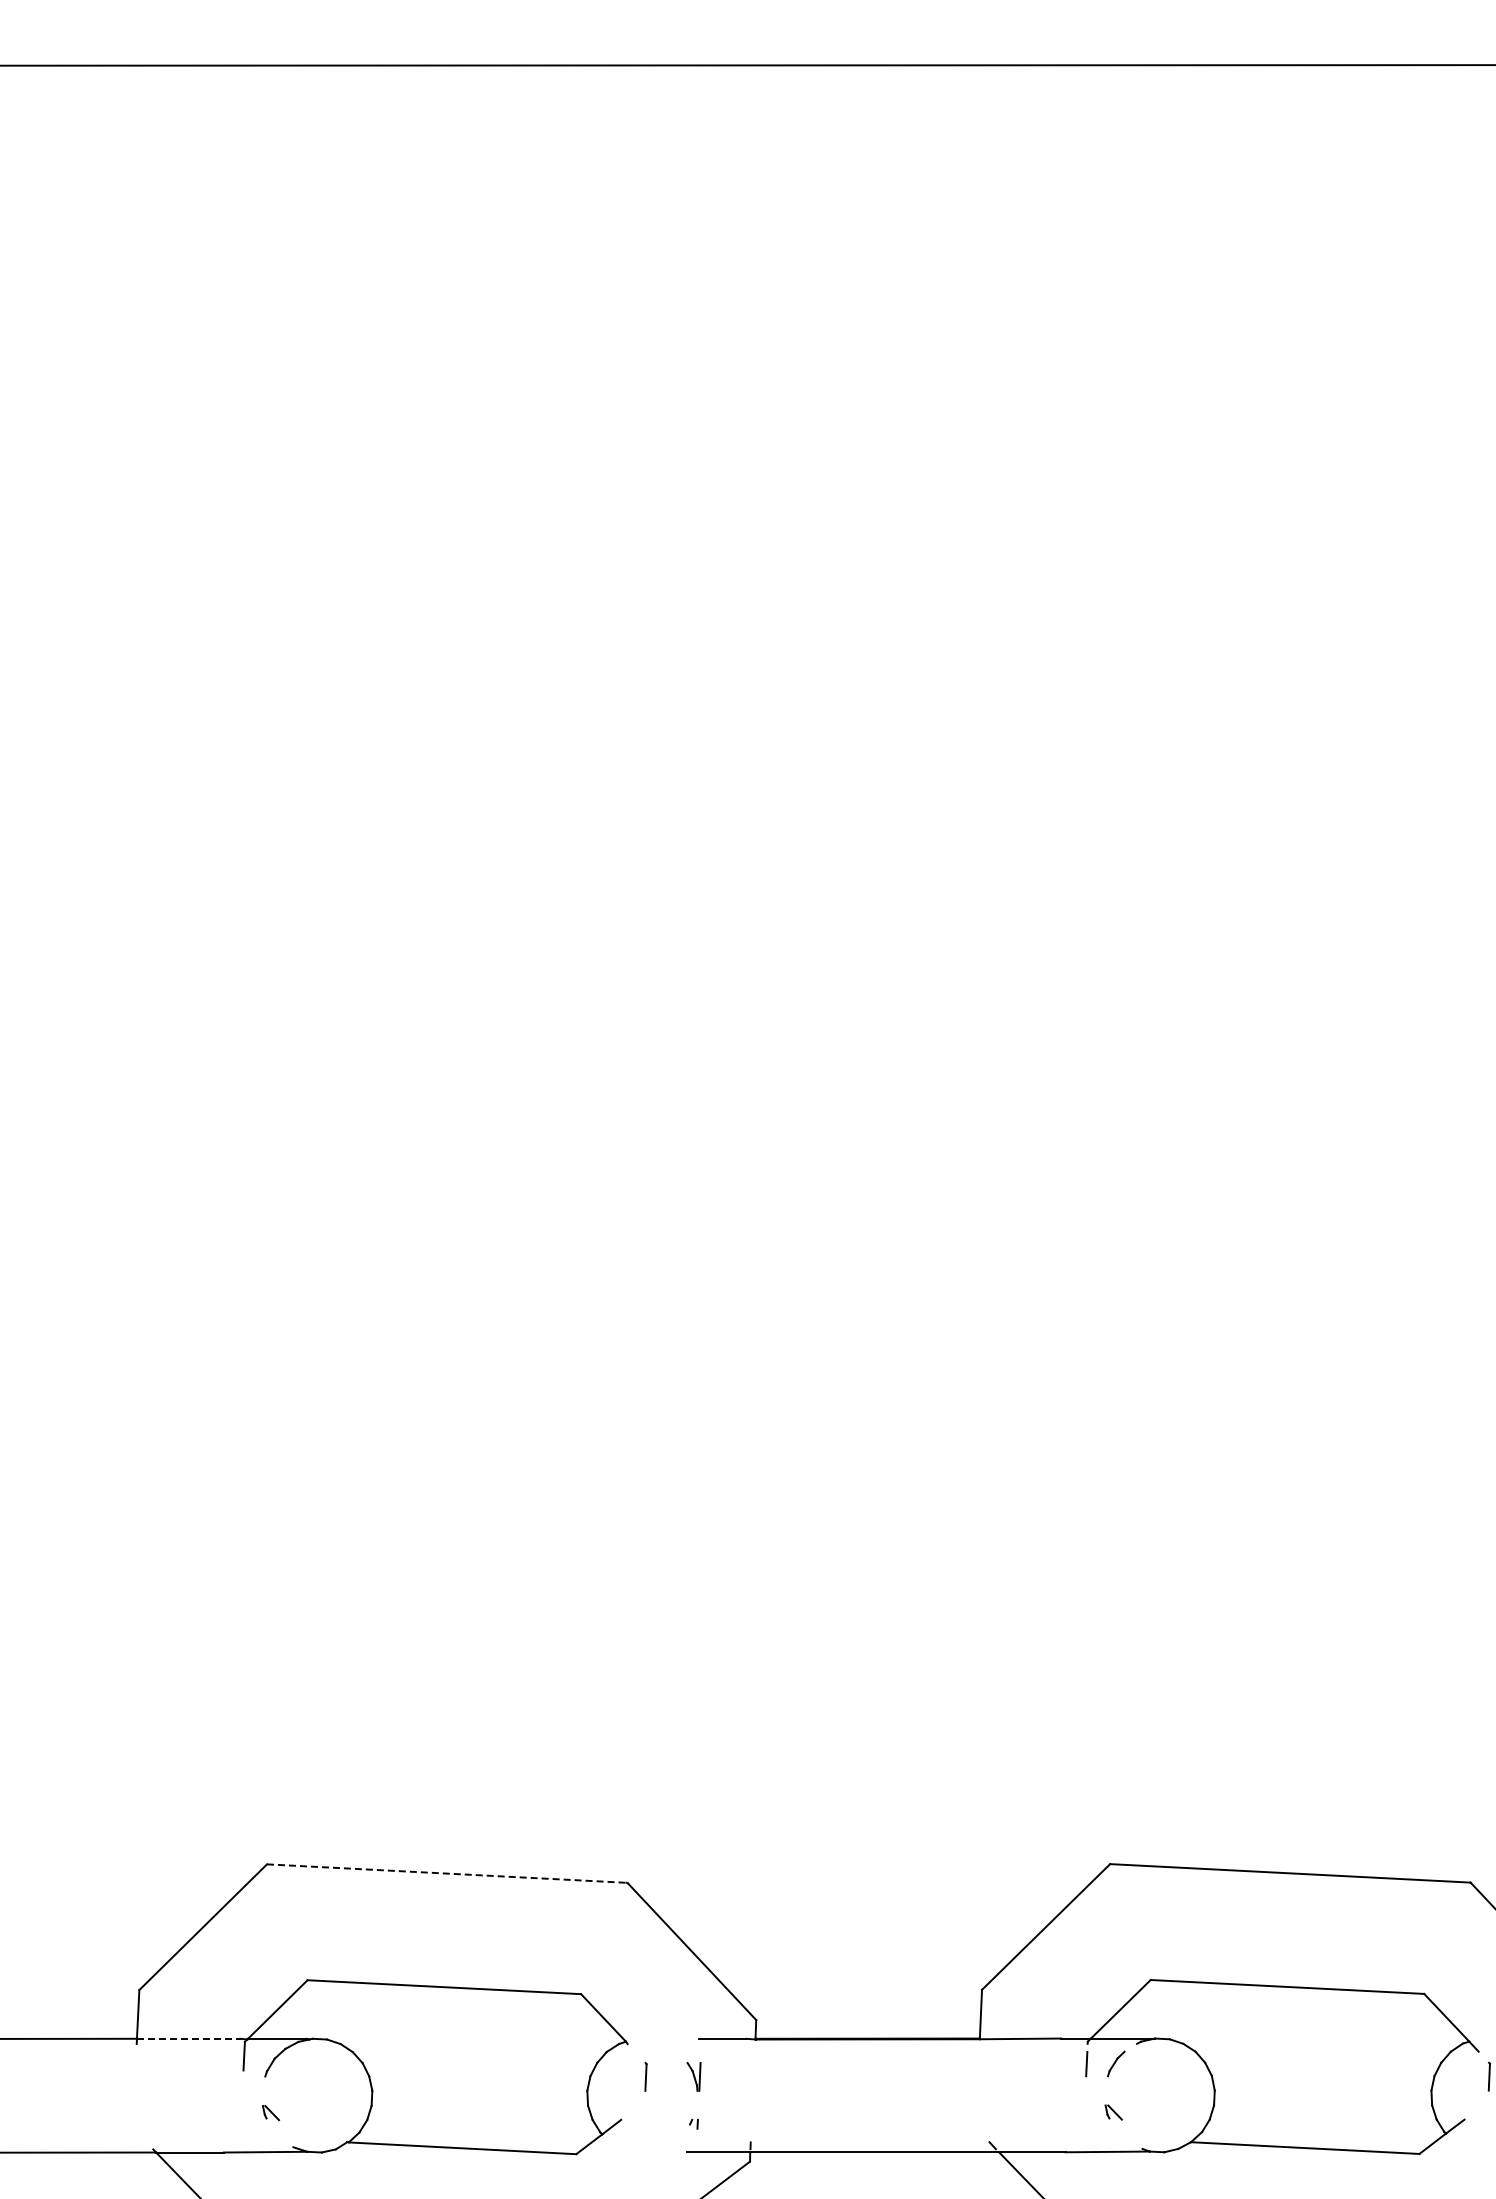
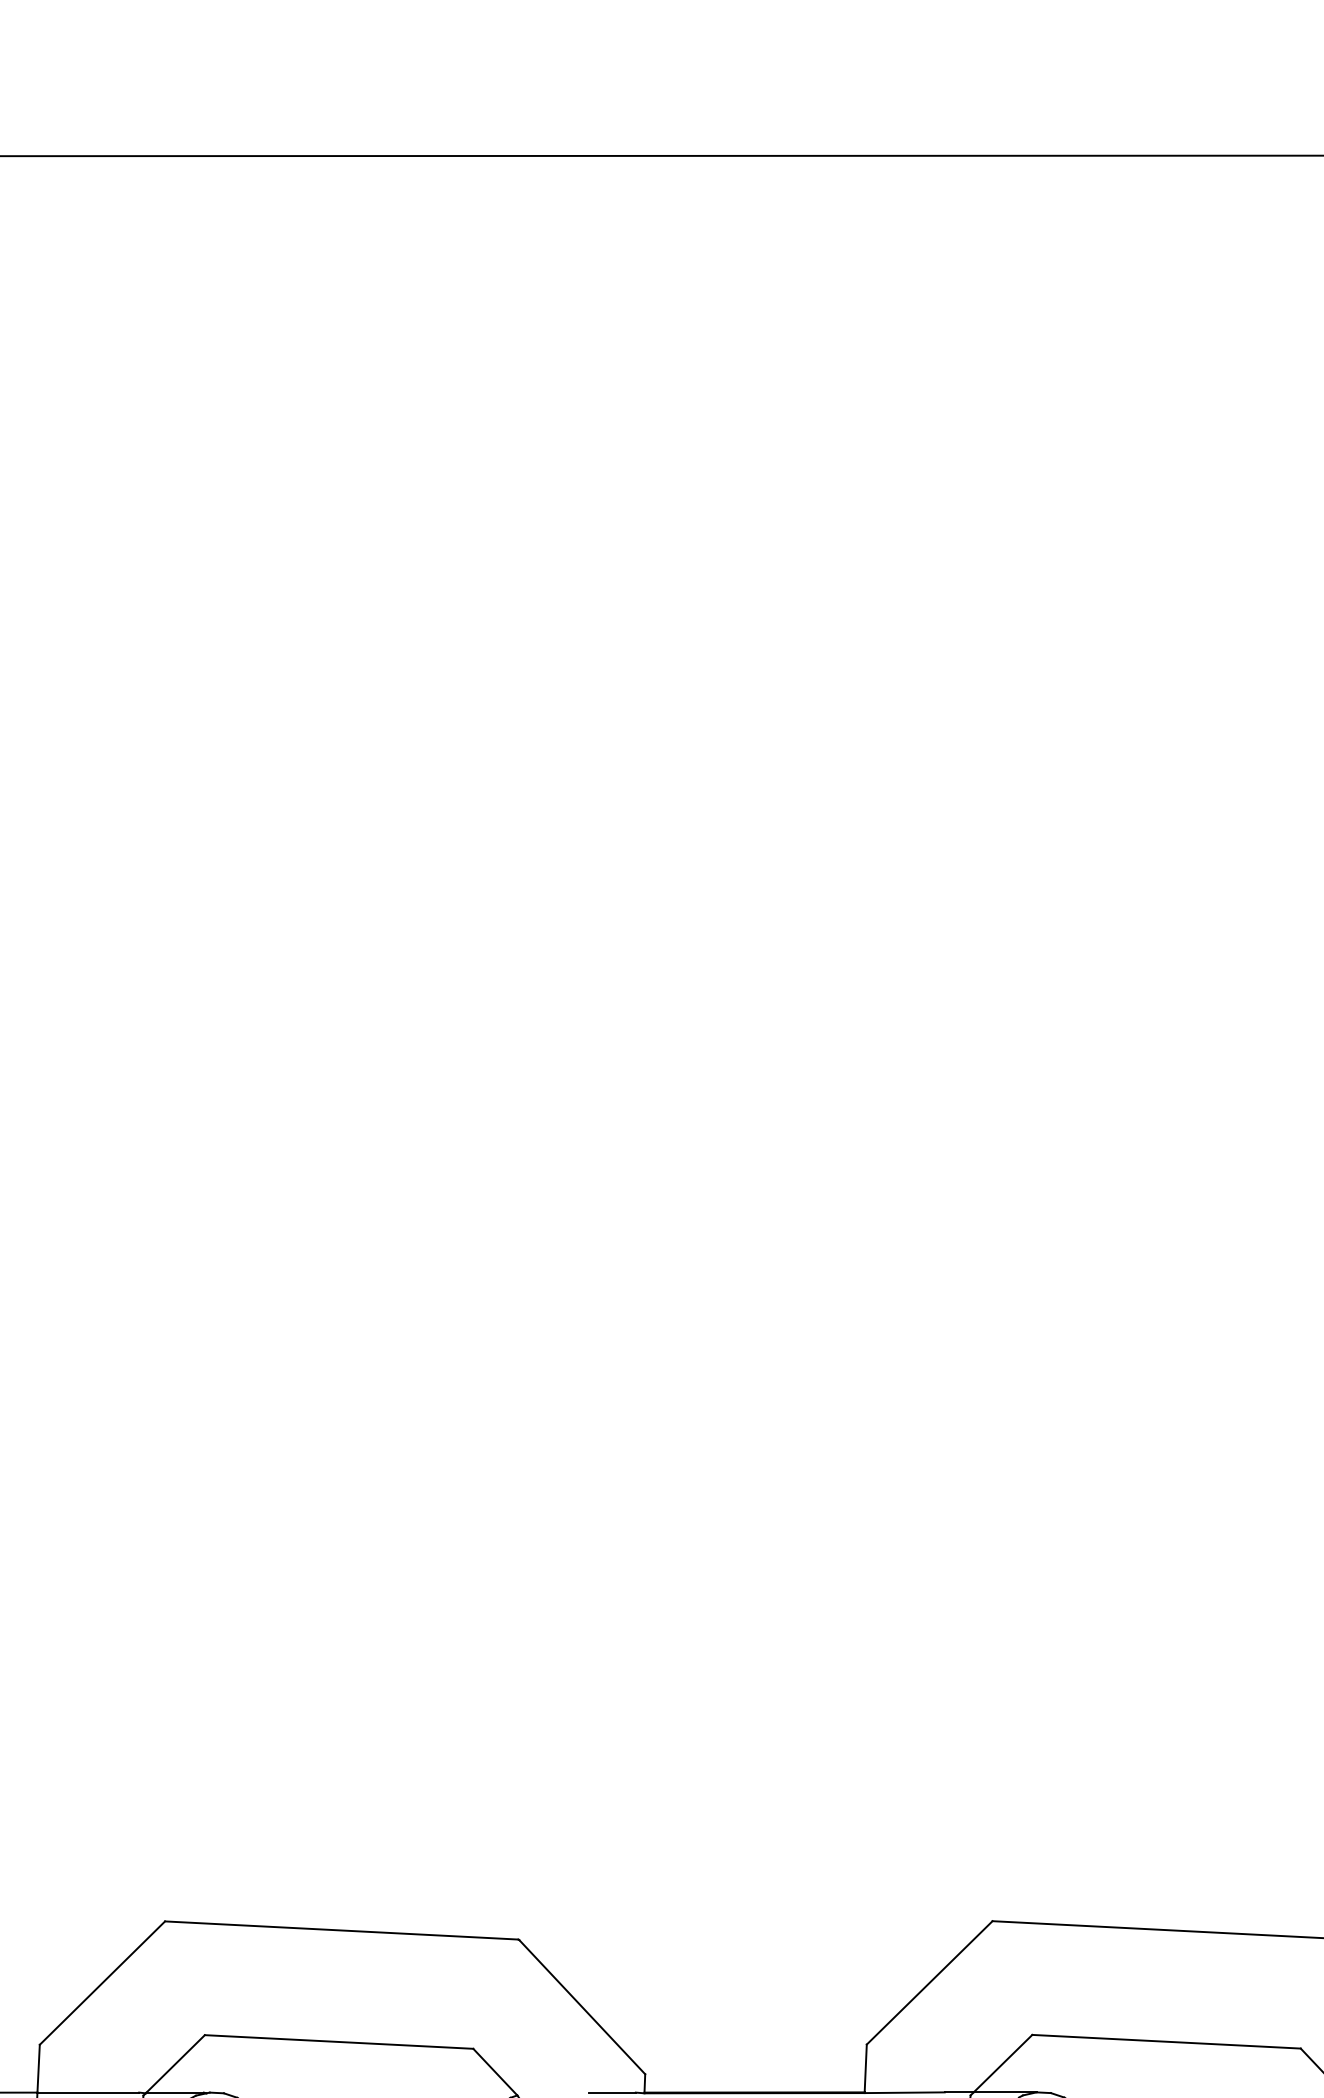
line: (447, 1873) -> (342, 1930), dashed -> solid
line: (188, 2038) -> (88, 2092), dashed -> solid

